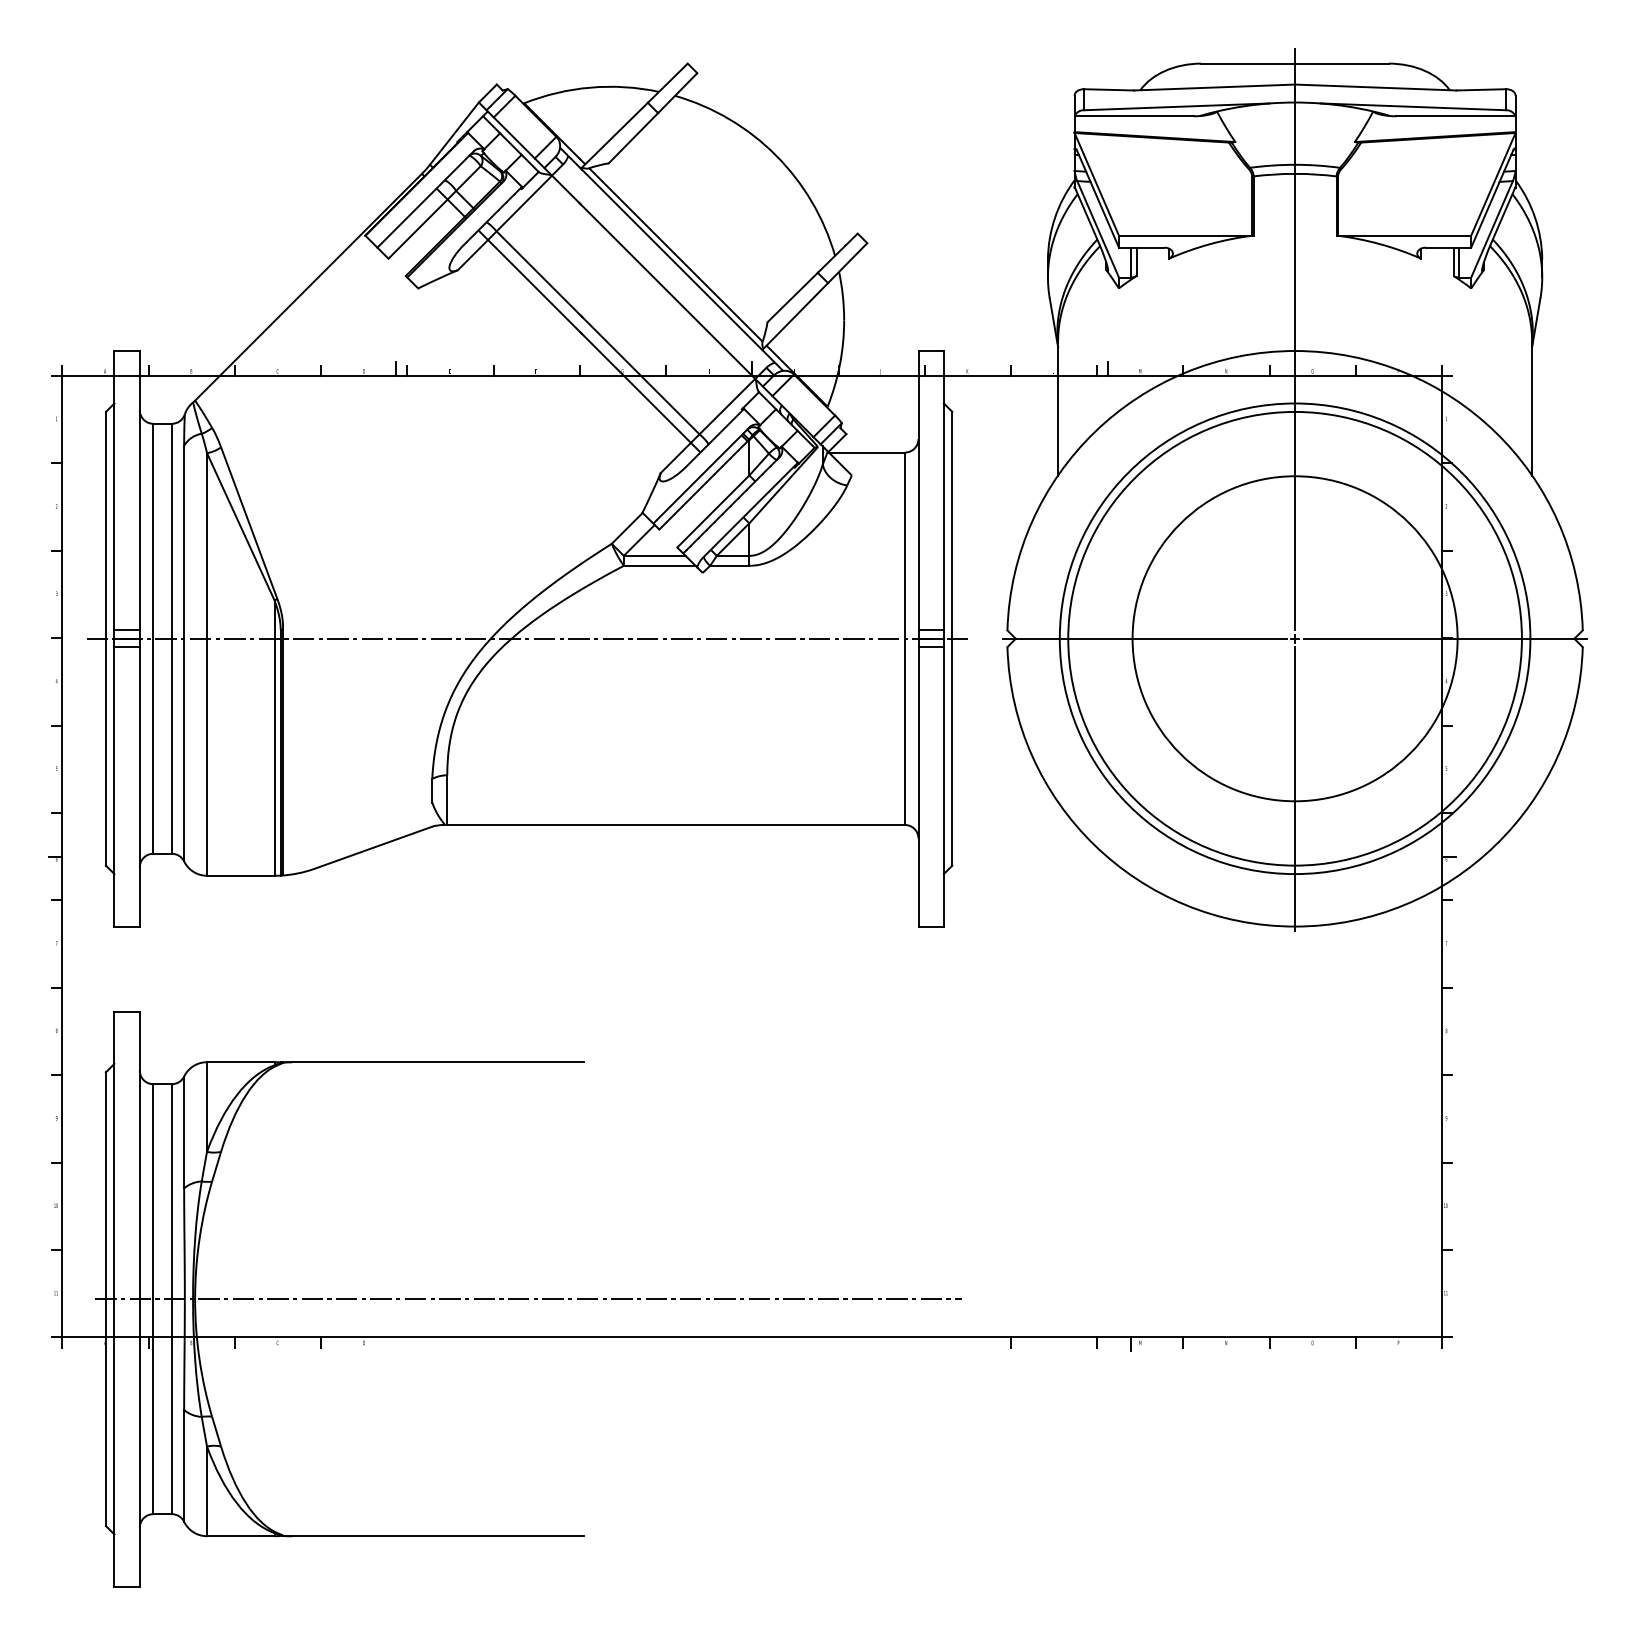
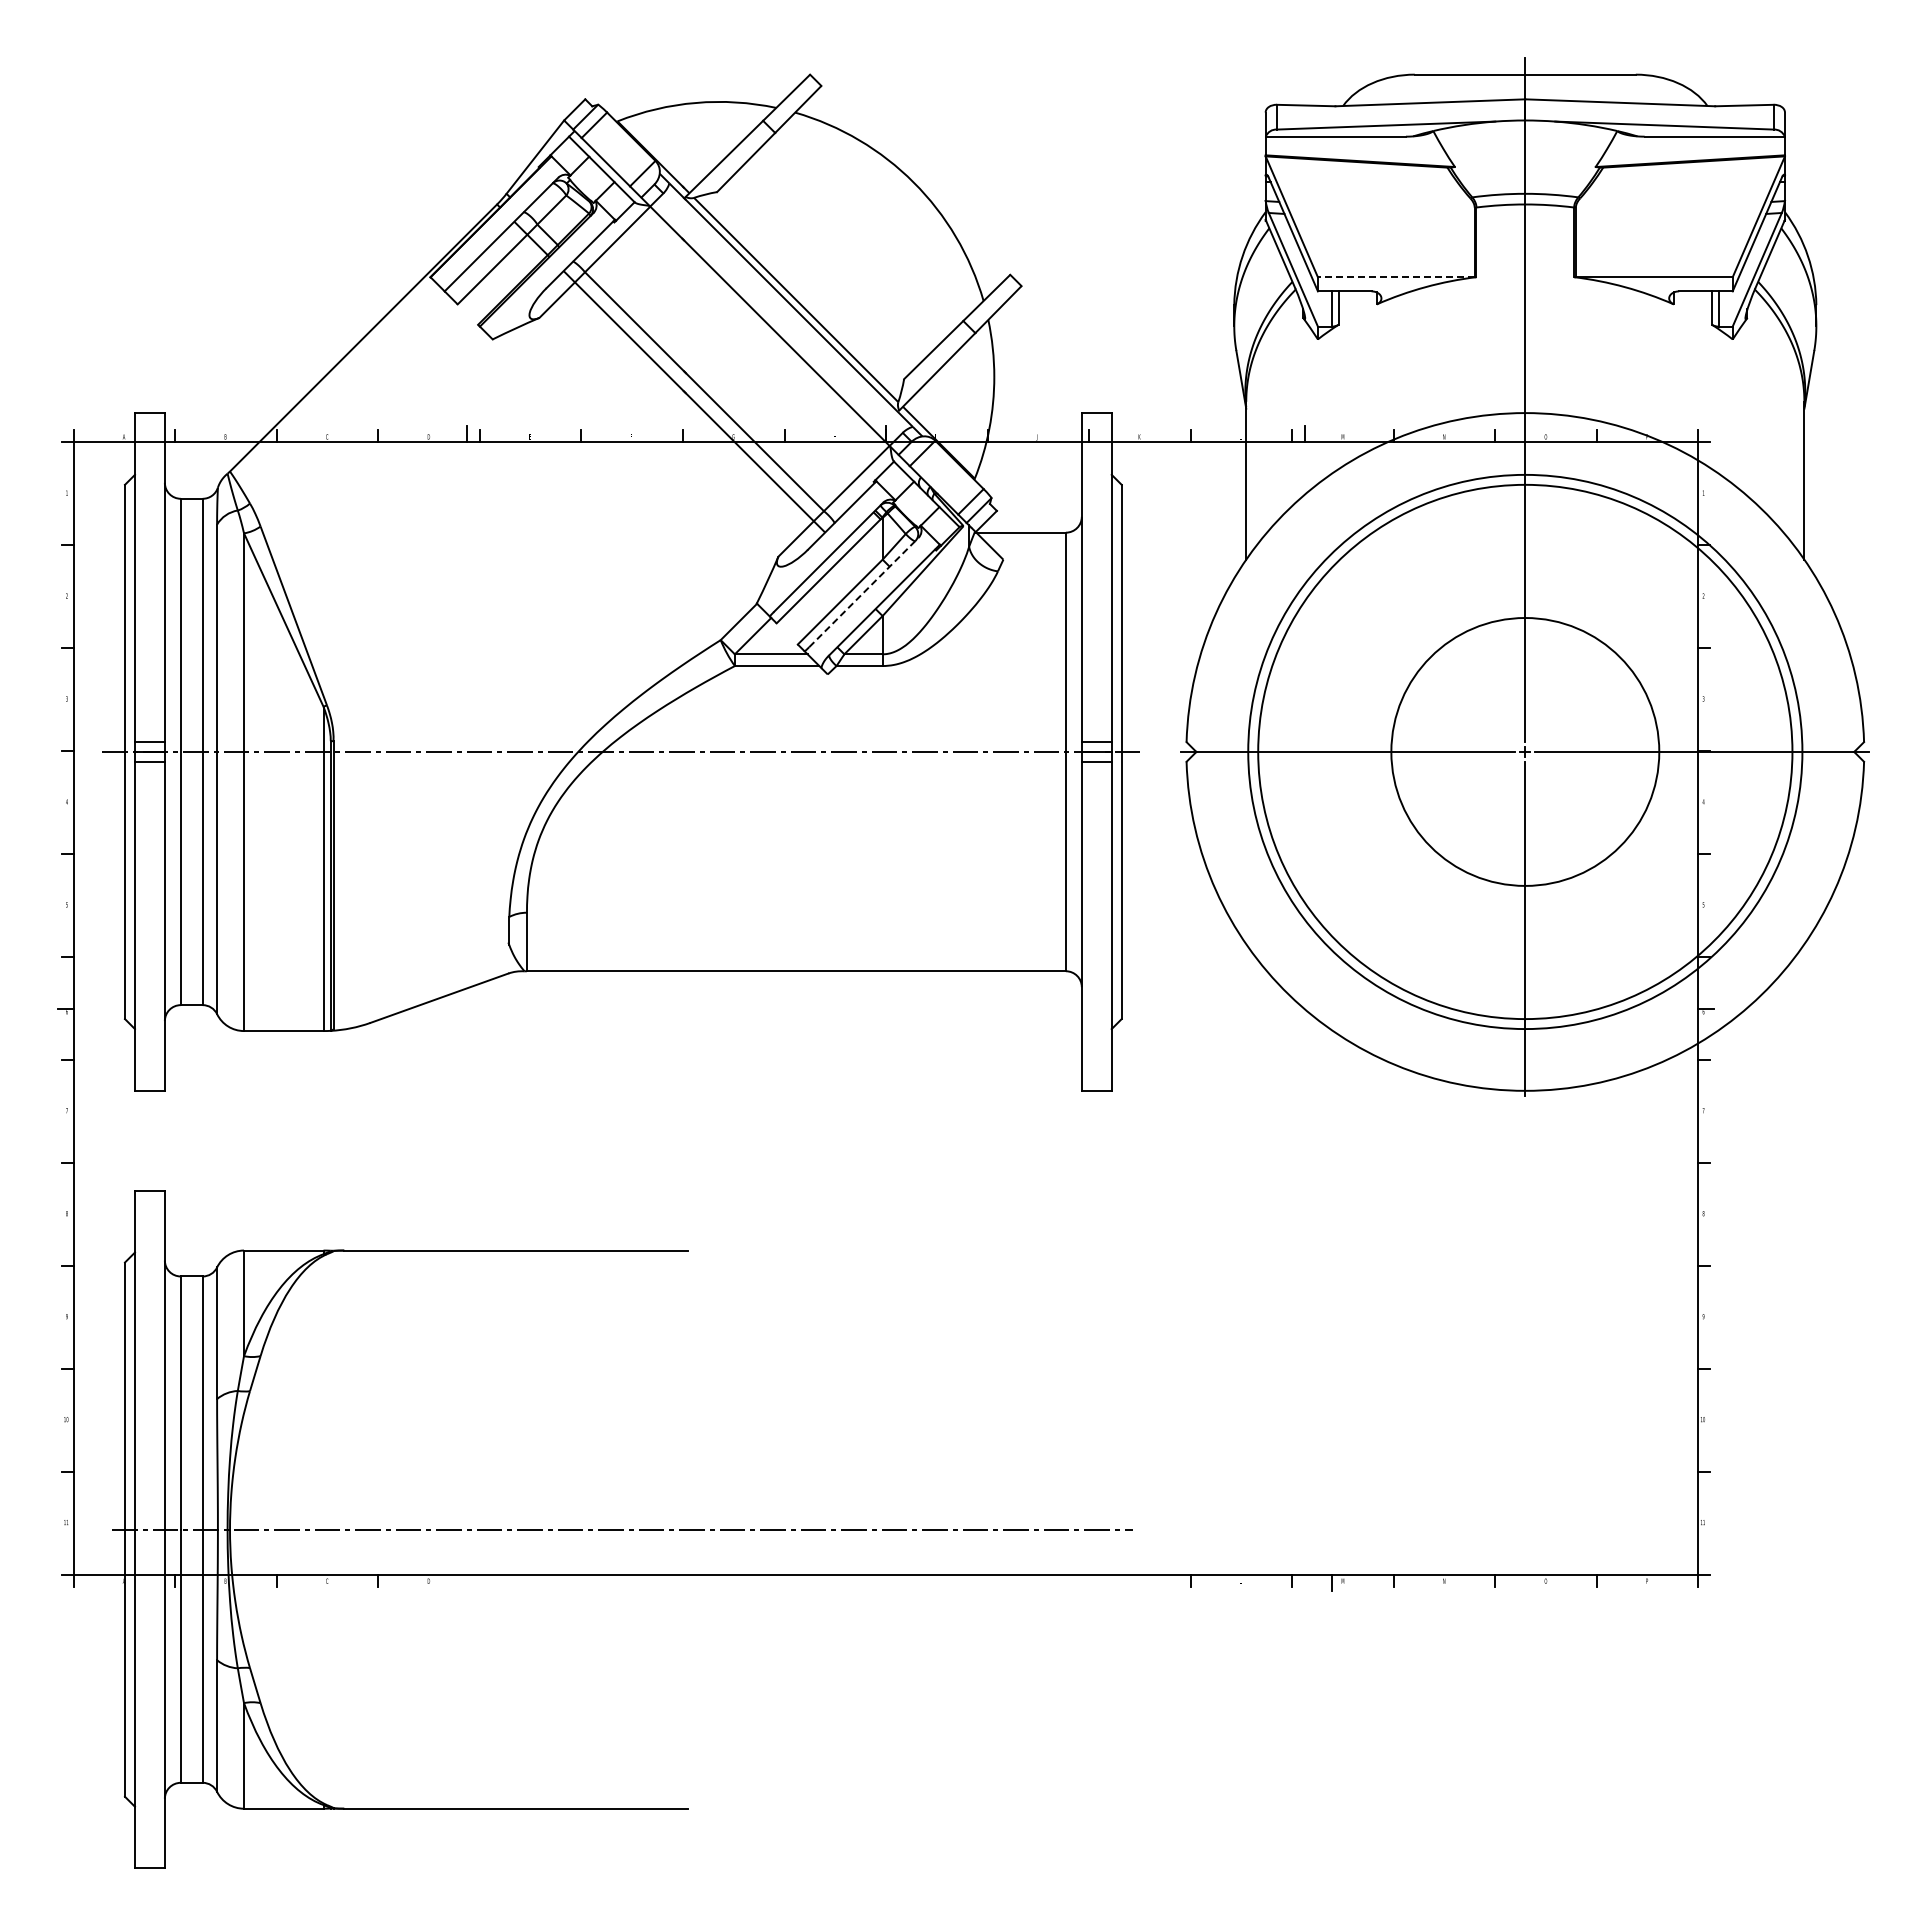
line: (1184, 235) -> (1395, 277), solid -> dashed
line: (733, 503) -> (864, 592), solid -> dashed
circle: (1294, 638) -> (1524, 751), size x0.7

